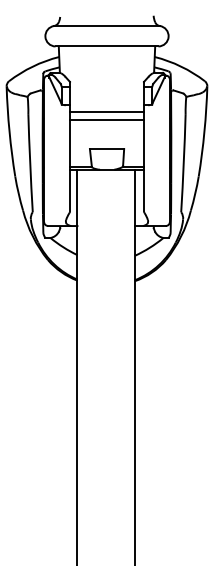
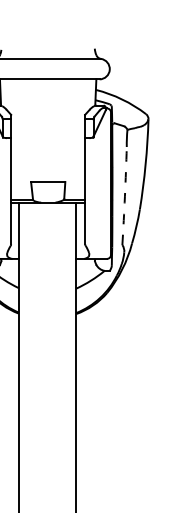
line: (106, 112) -> (47, 145), removed
line: (106, 120) -> (47, 153), removed
arc: (183, 163) -> (124, 196), solid -> dashed

